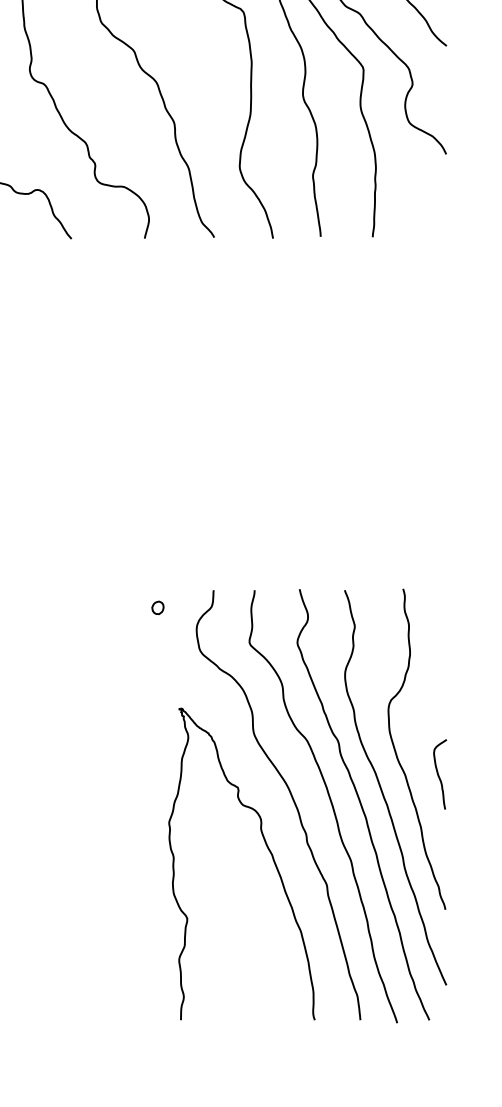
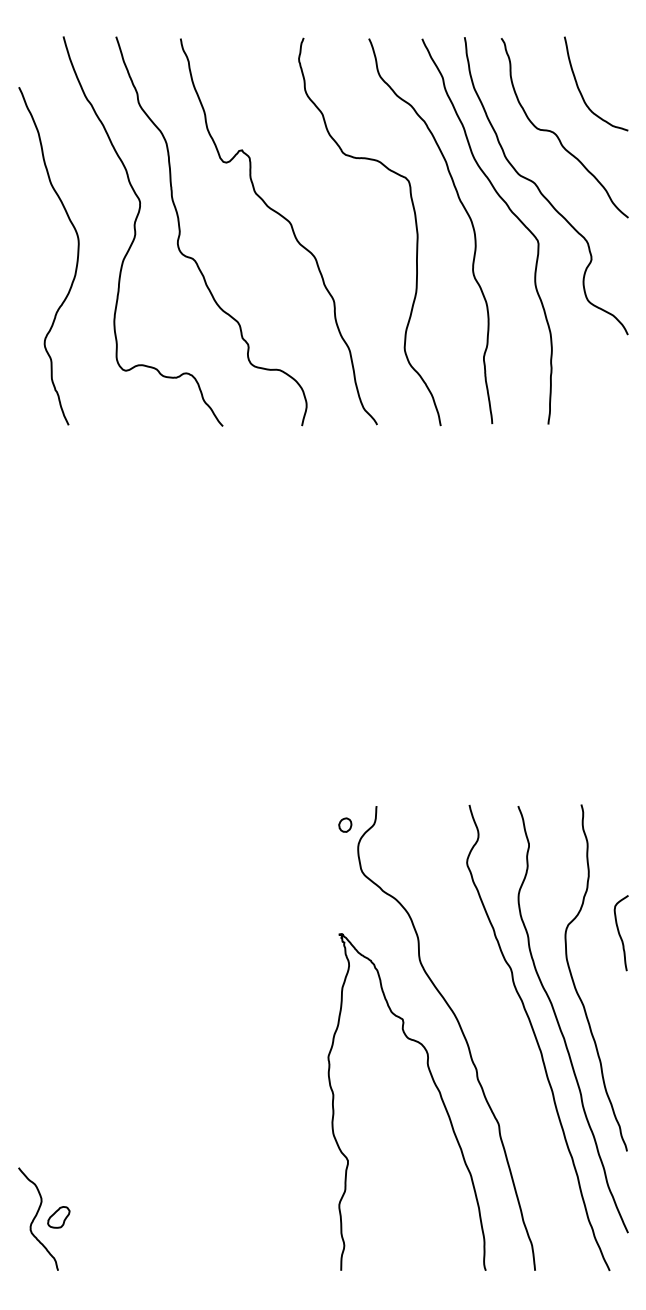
part: (158, 607) -> (345, 824), moved
curve: (439, 774) -> (620, 933), moved
curve: (331, 805) -> (503, 1038), removed

